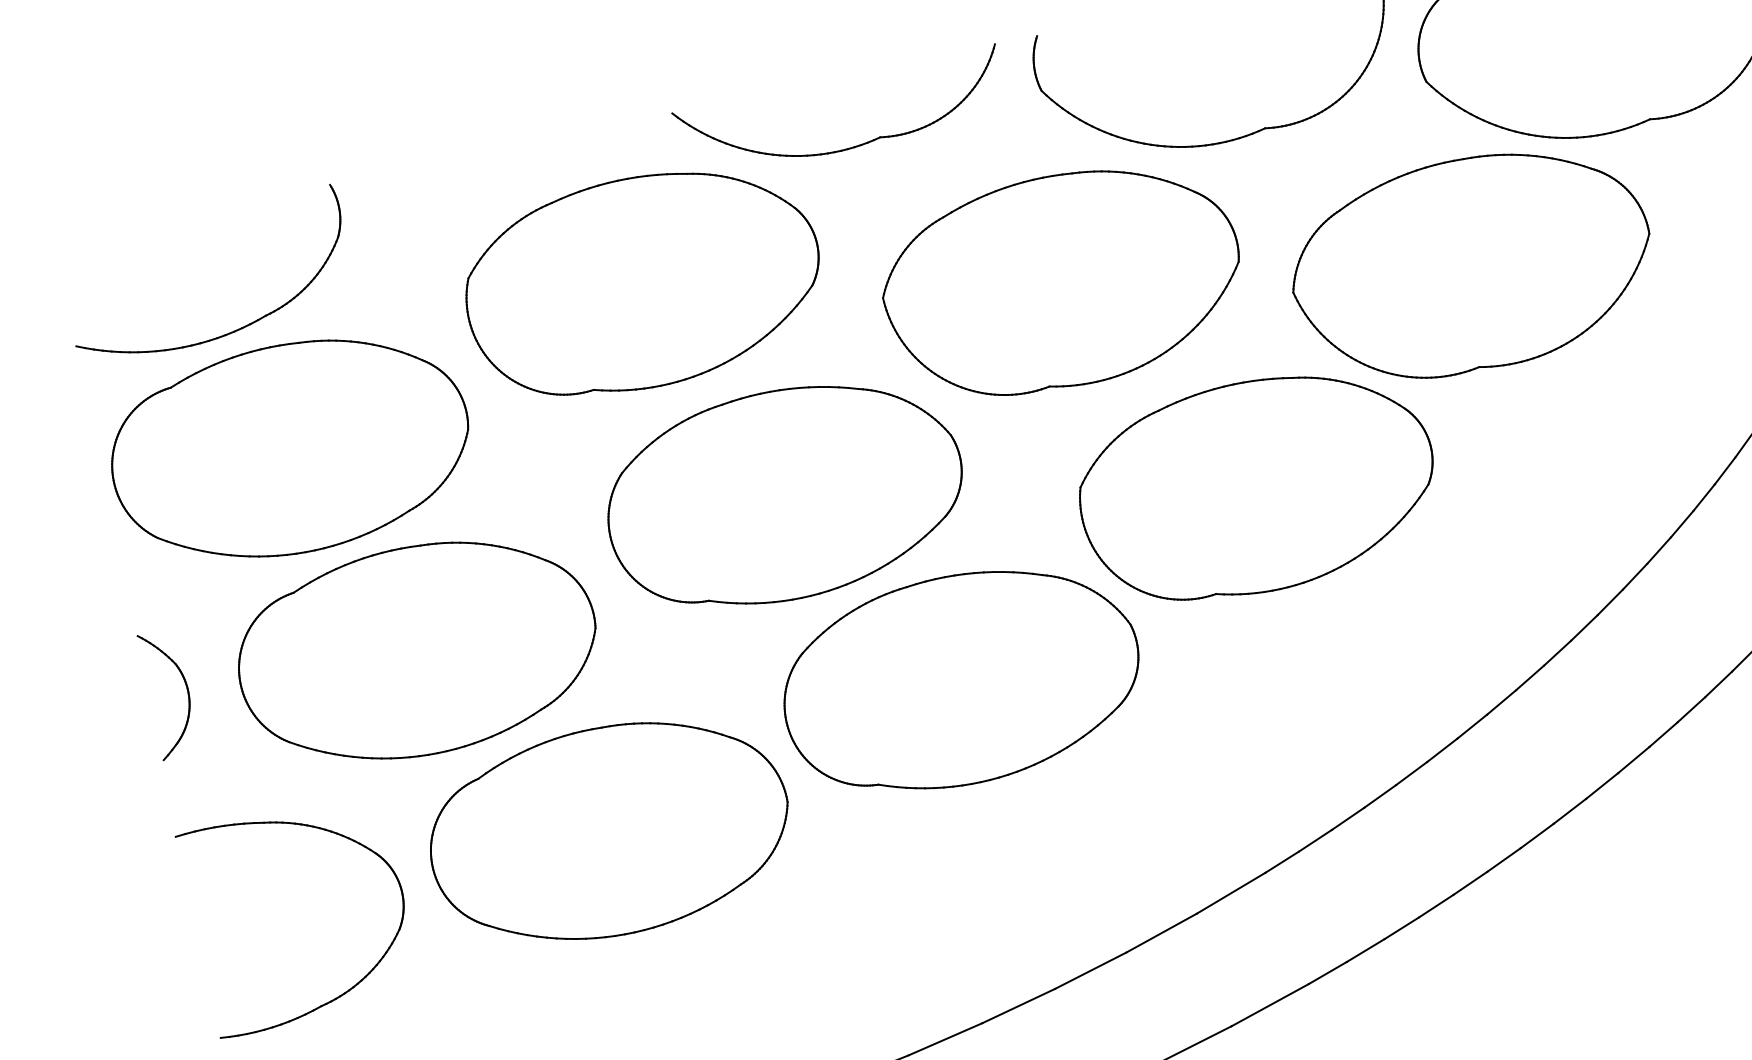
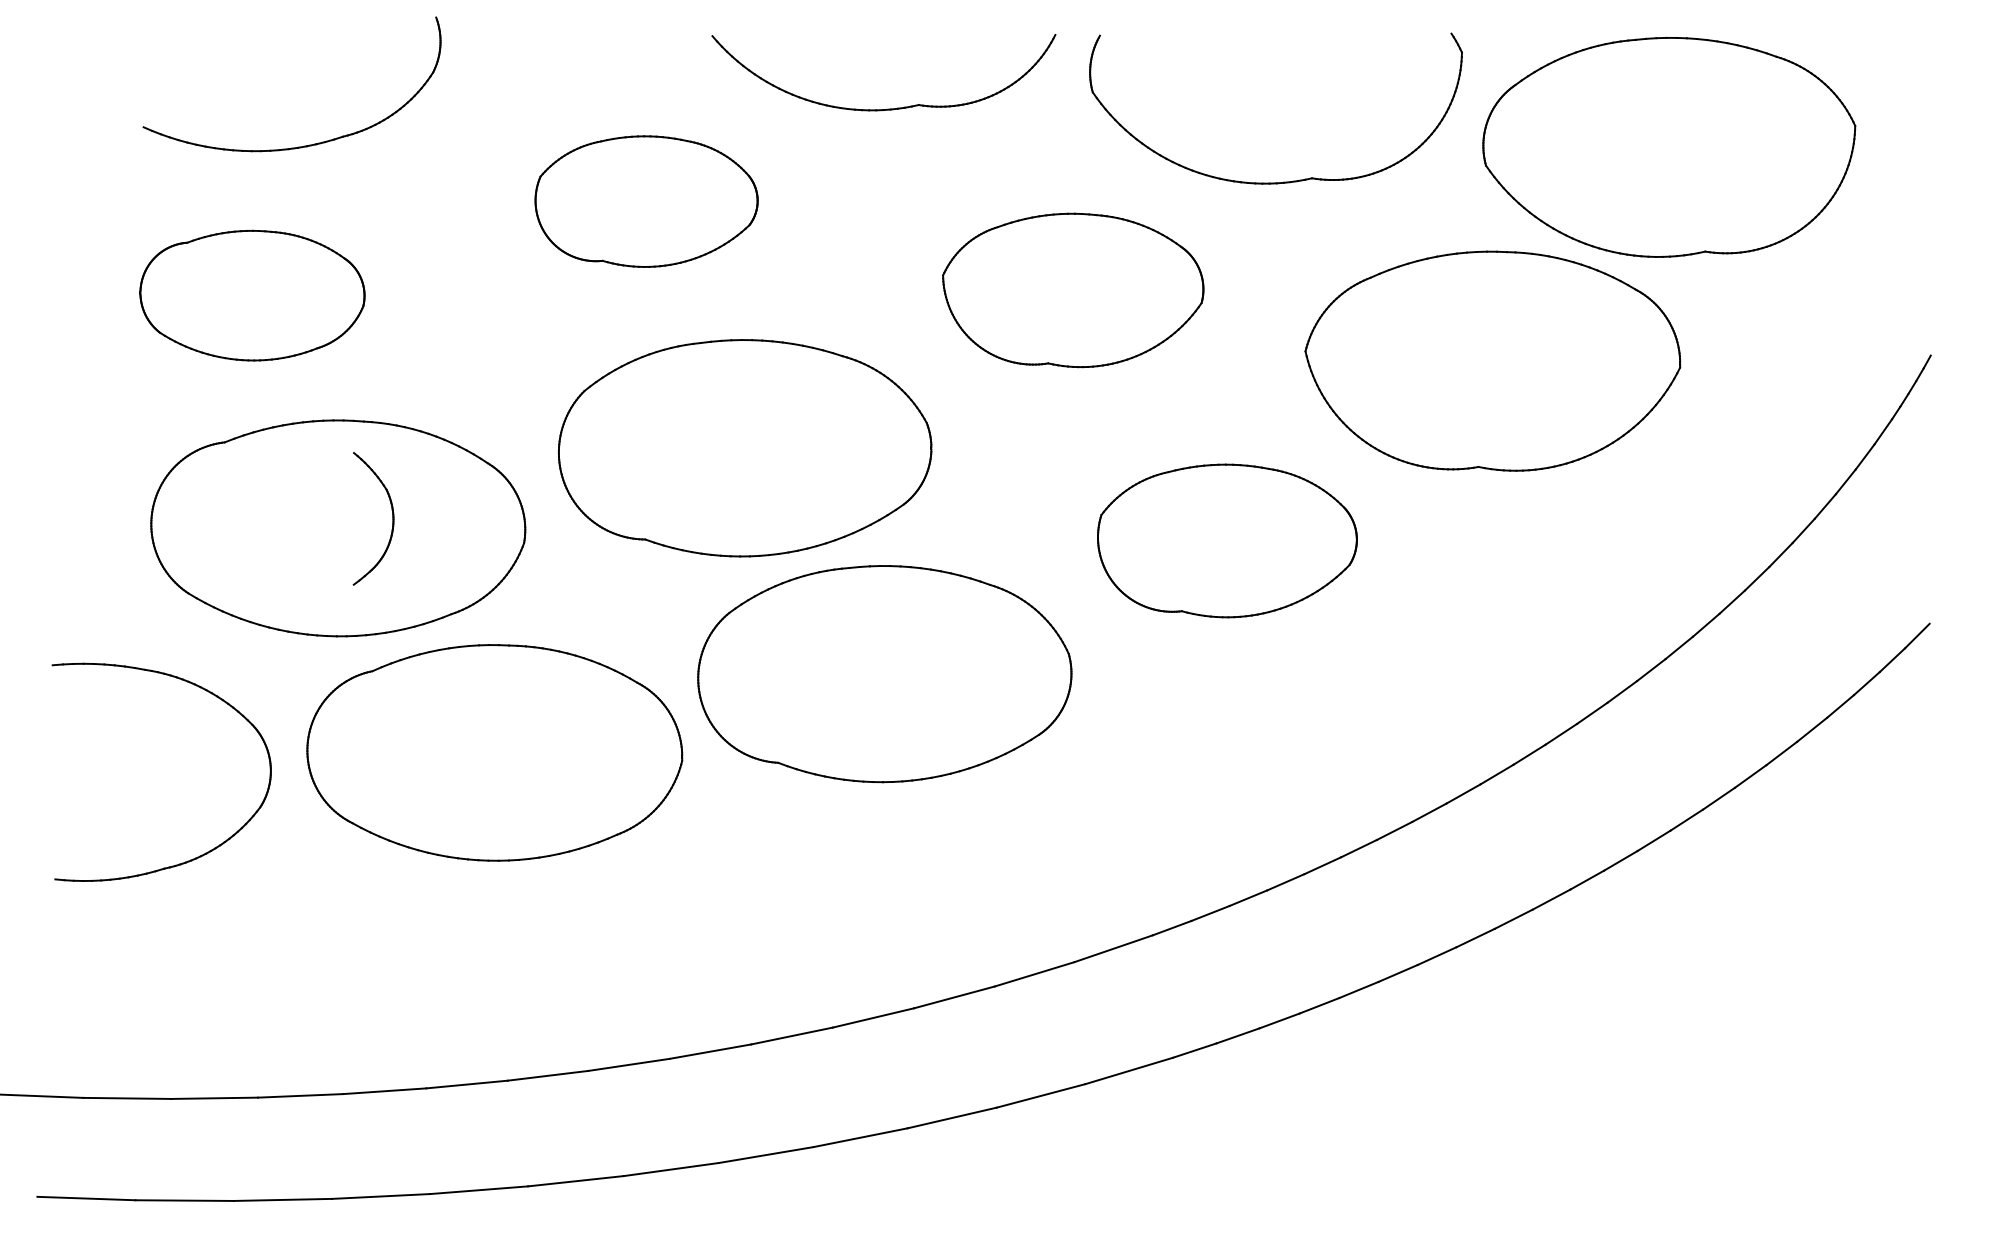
part: (1062, 281) -> (1073, 290), size x0.7
part: (642, 282) -> (646, 201), size x0.6
part: (231, 331) -> (304, 145), moved
part: (290, 448) -> (252, 295), size x0.6
part: (1257, 486) -> (1227, 540), size x0.7
part: (187, 690) -> (392, 518), moved

